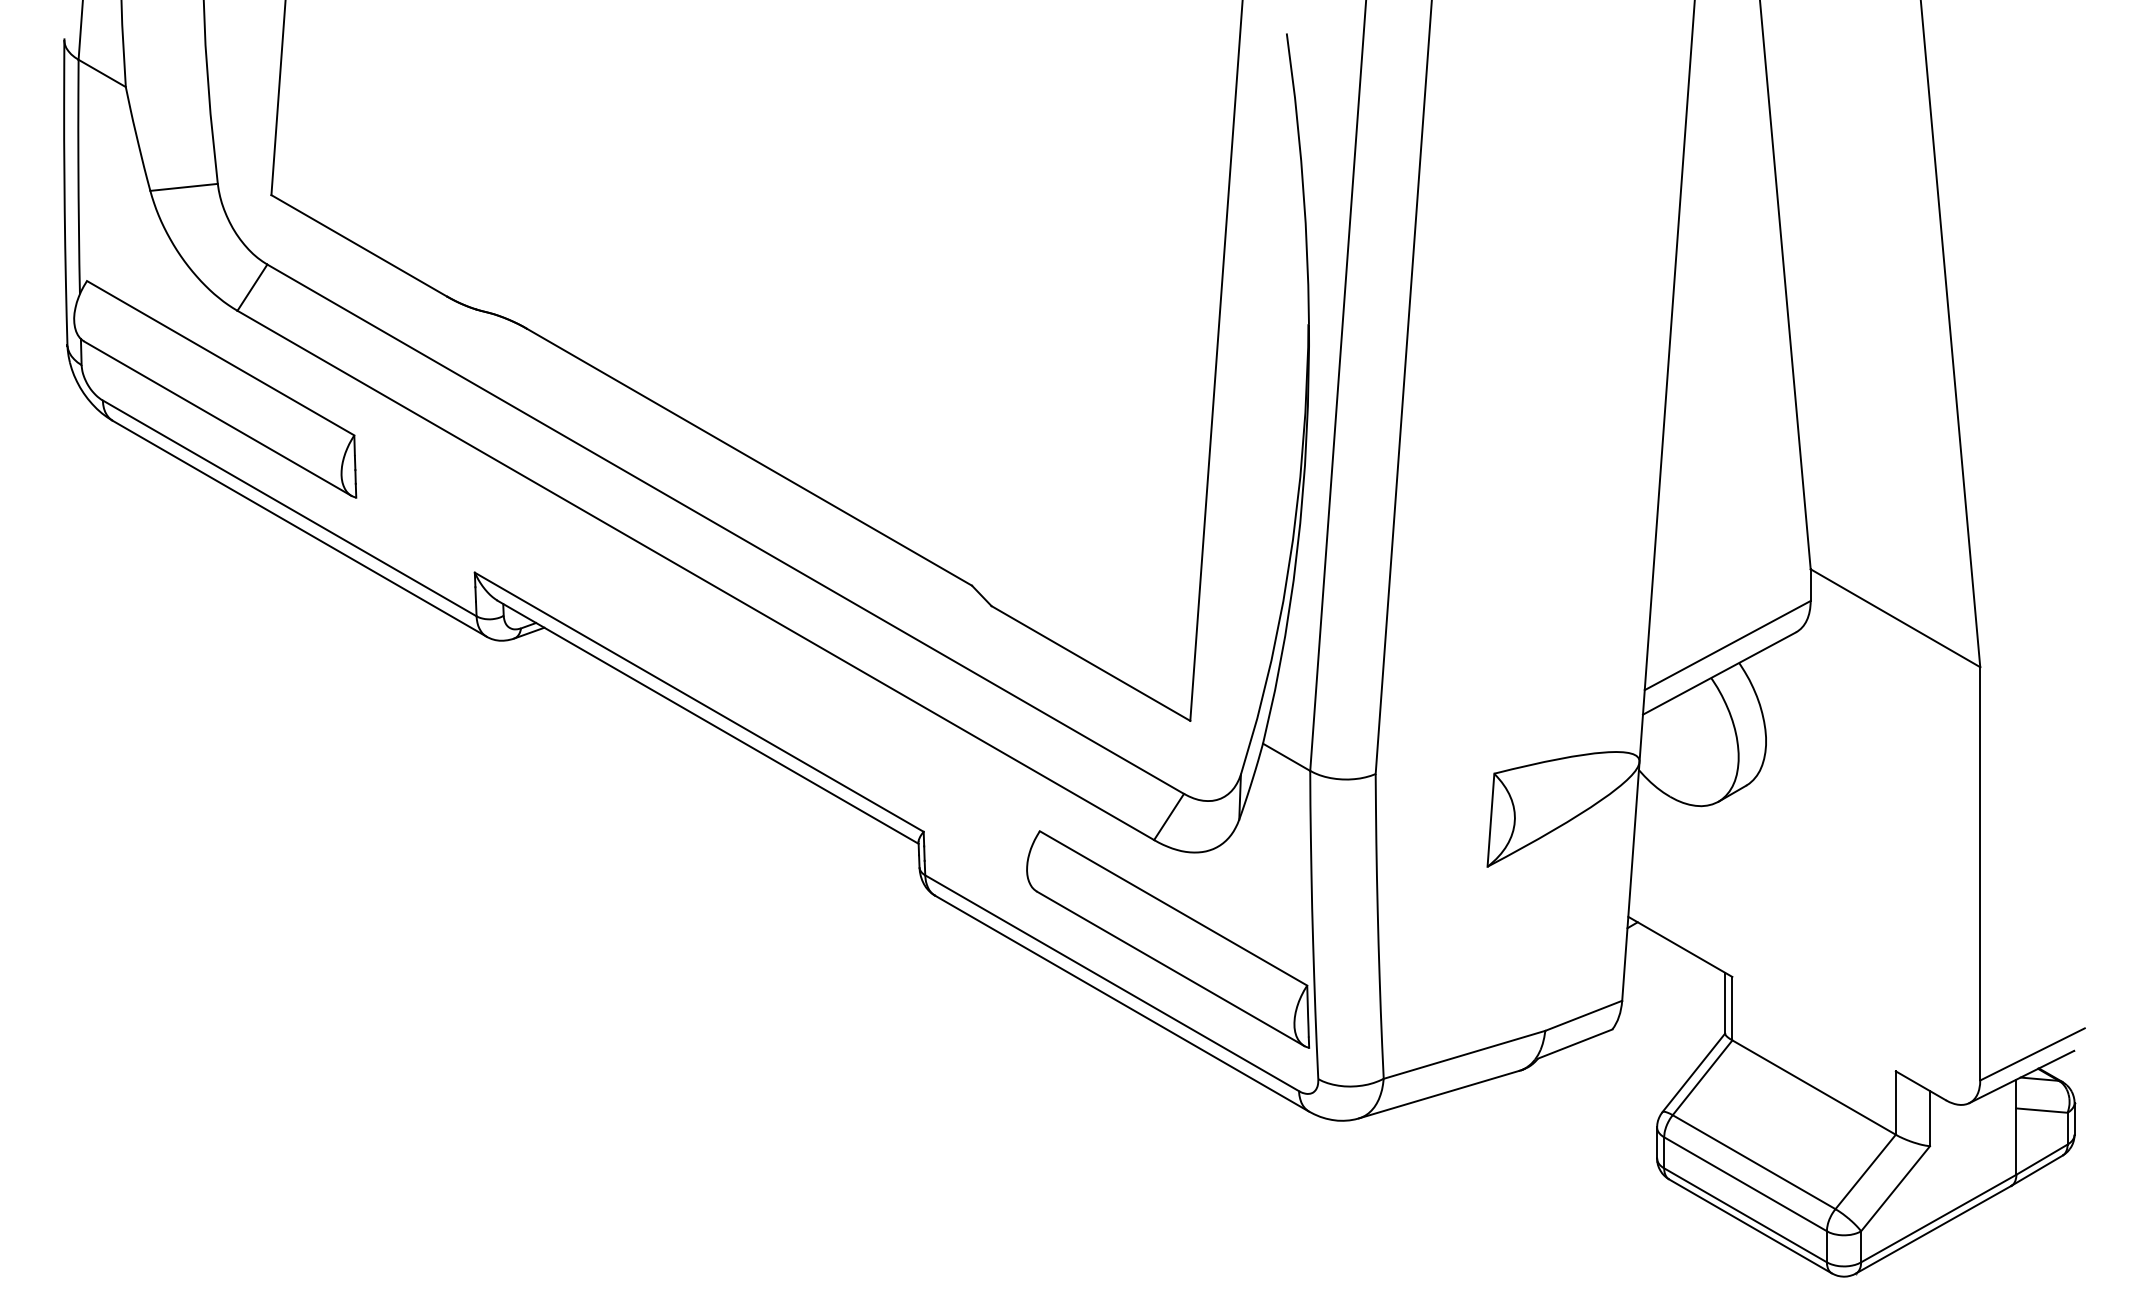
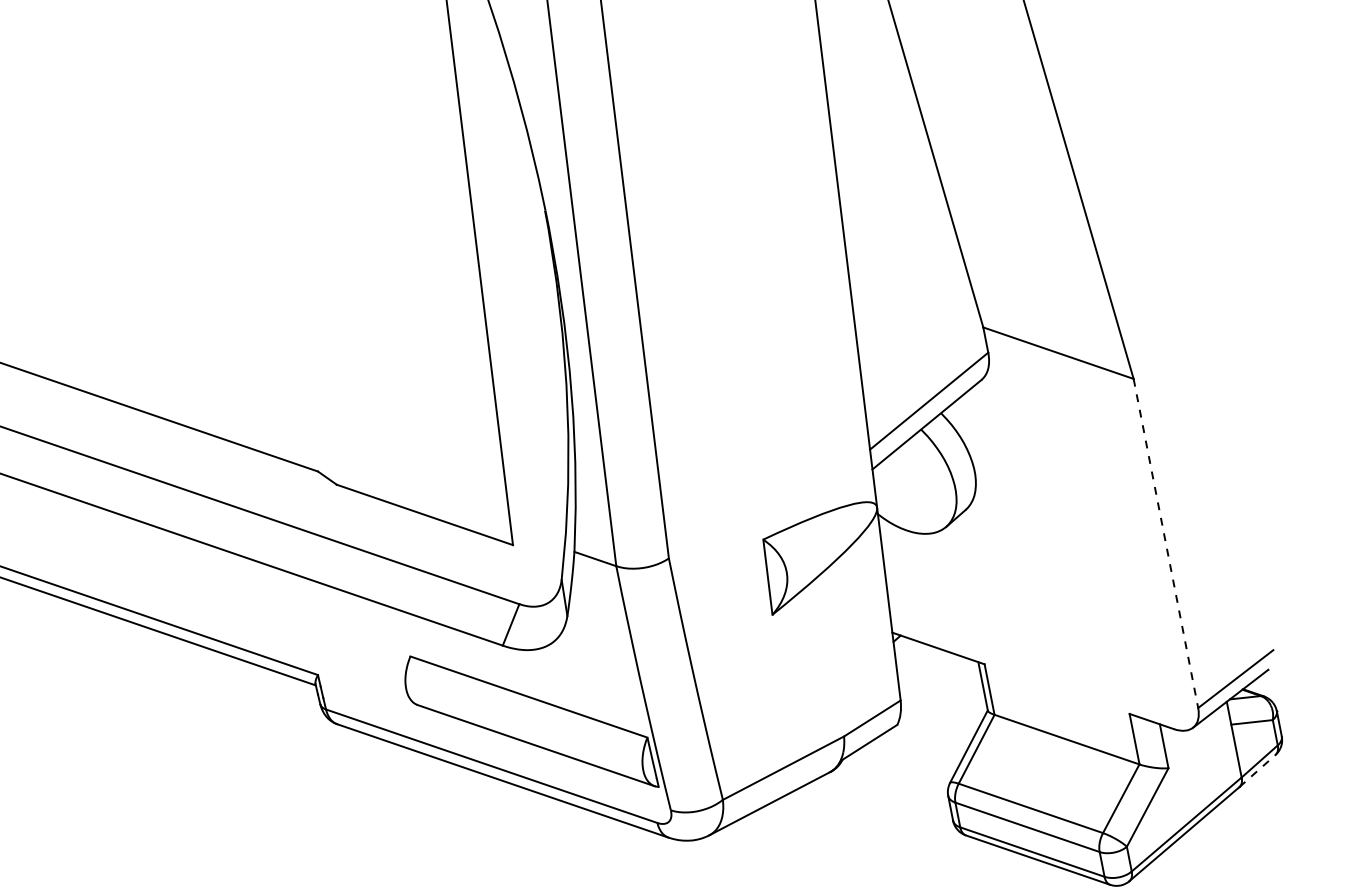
line: (1980, 873) -> (1166, 543), solid -> dashed
line: (2037, 1170) -> (1257, 770), solid -> dashed

